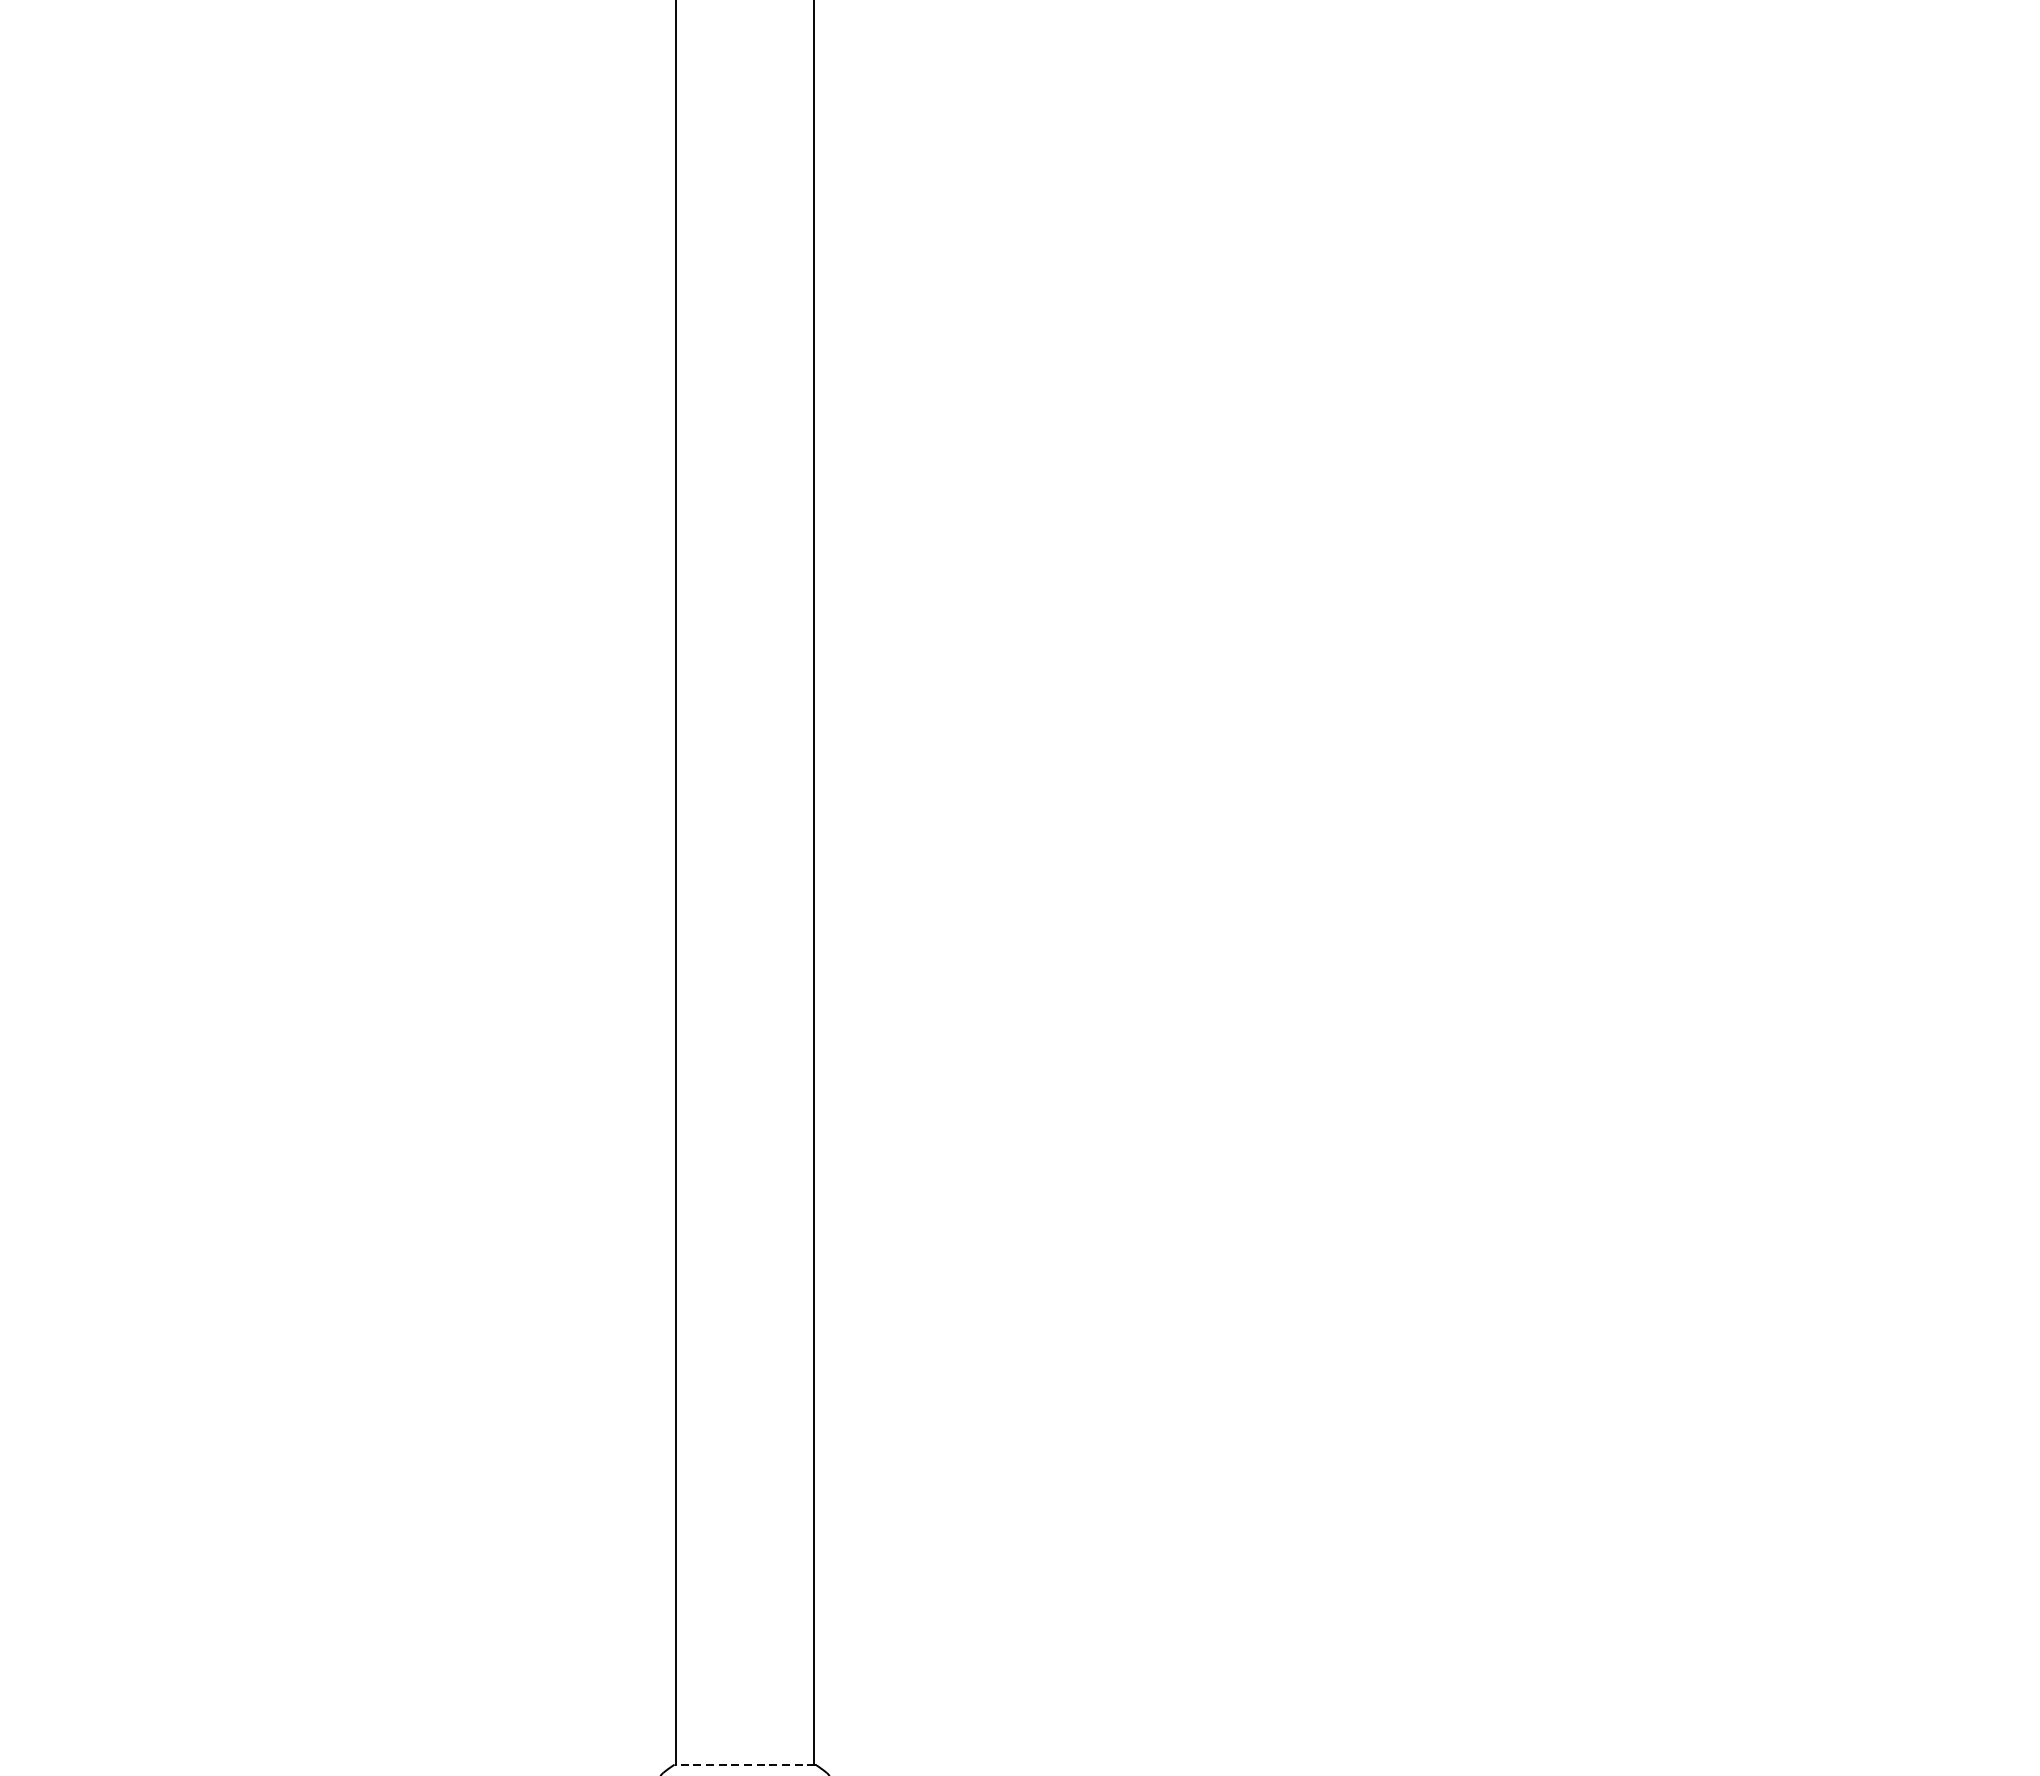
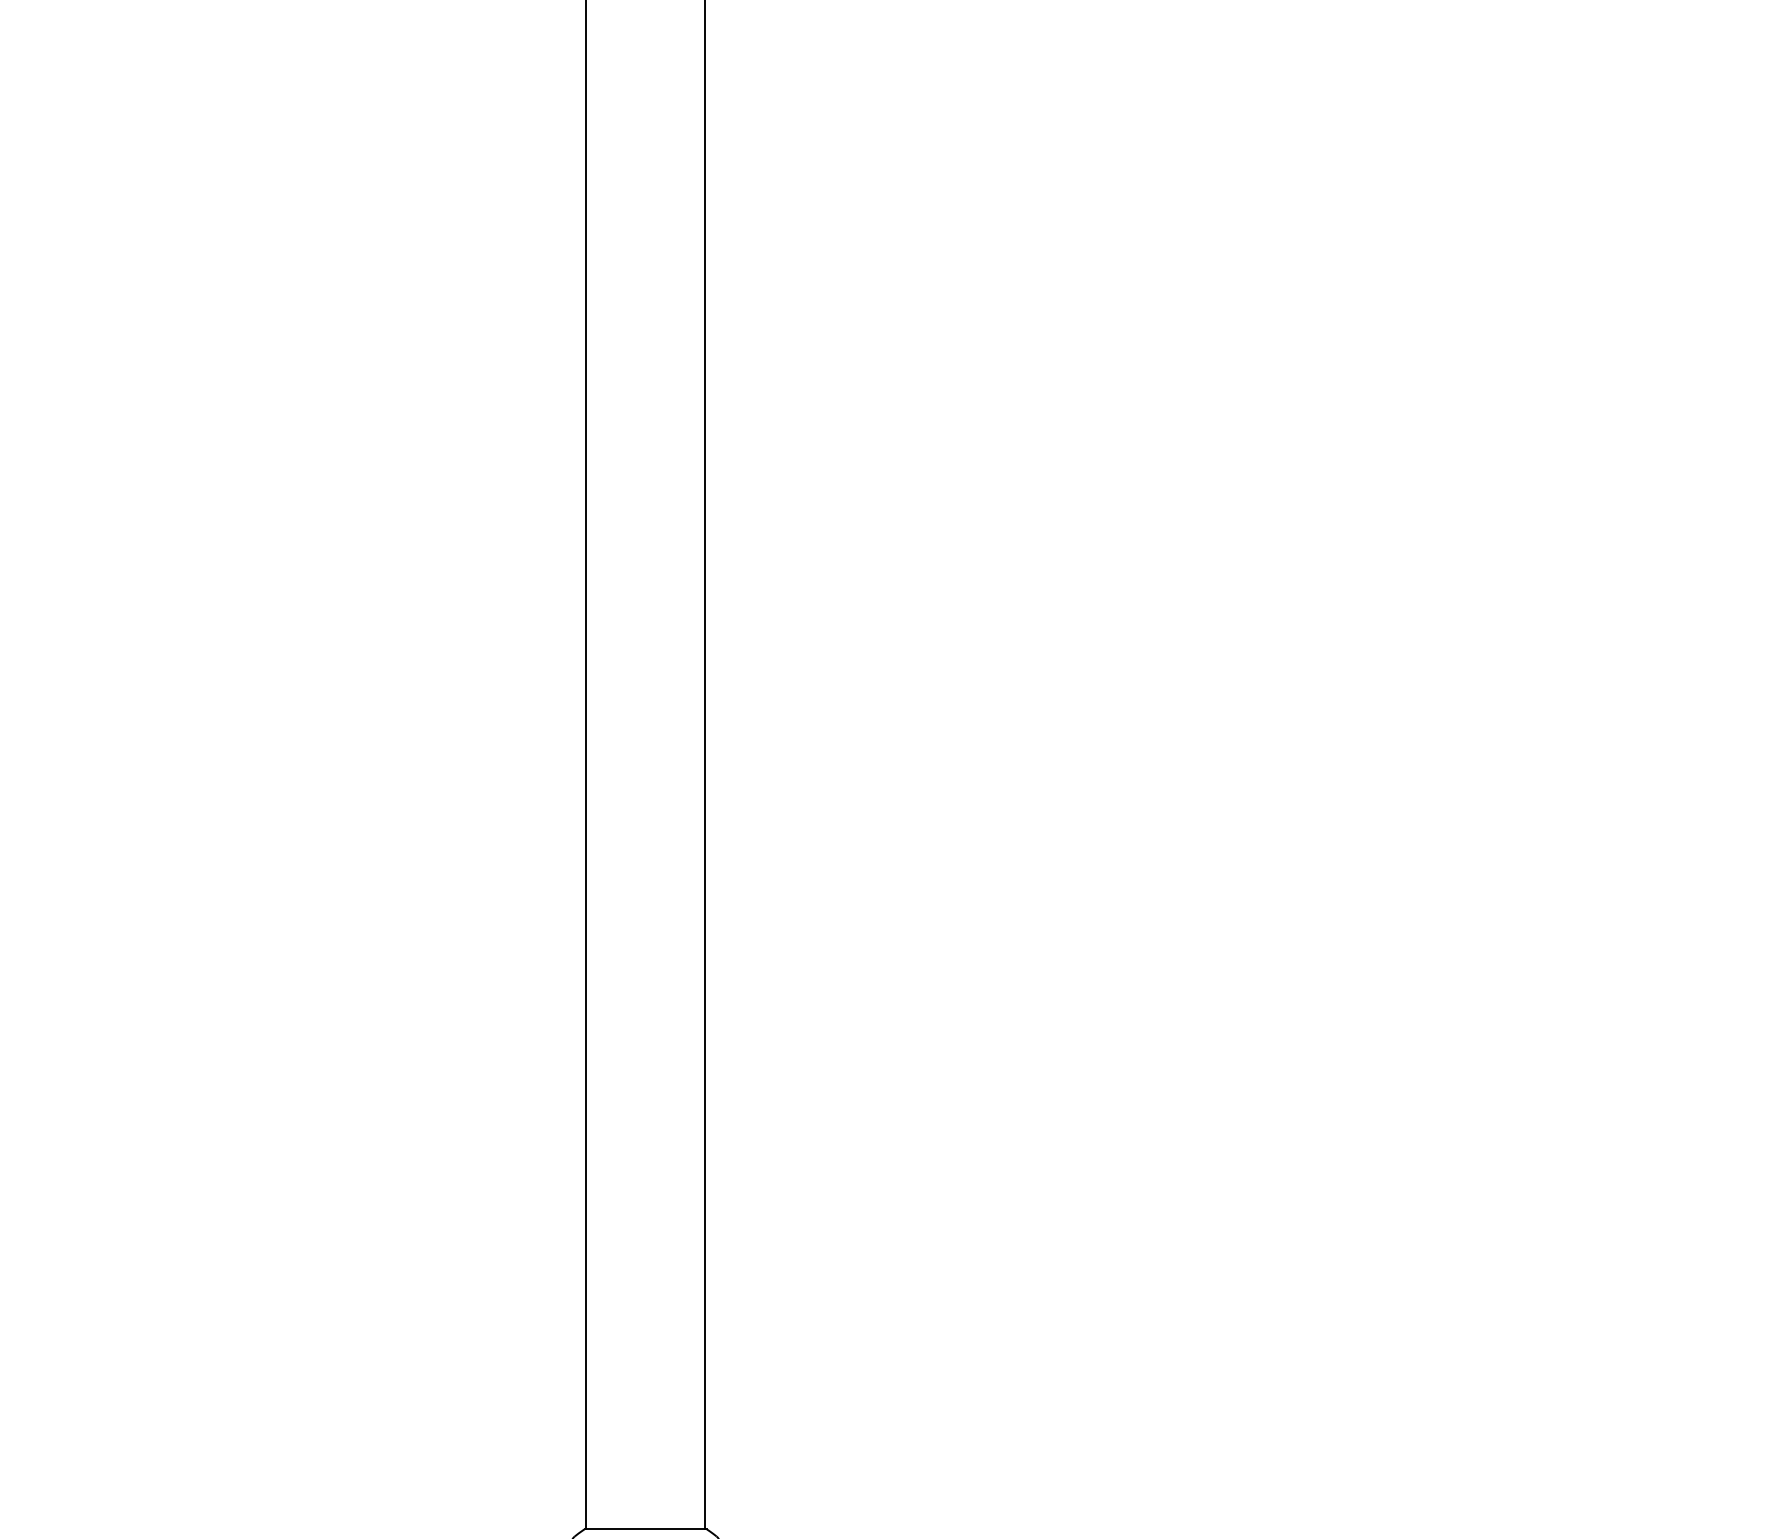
line: (744, 1764) -> (645, 1529), dashed -> solid

